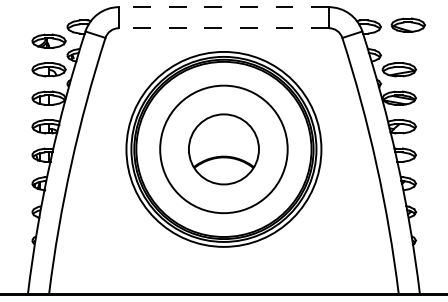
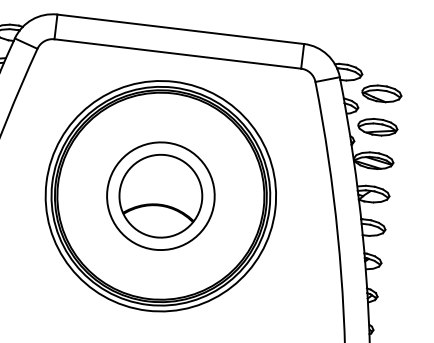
line: (223, 7) -> (180, 29), dashed -> solid
part: (407, 24) -> (380, 92), moved
line: (223, 28) -> (177, 54), dashed -> solid
circle: (223, 148) -> (160, 195), size x0.71

